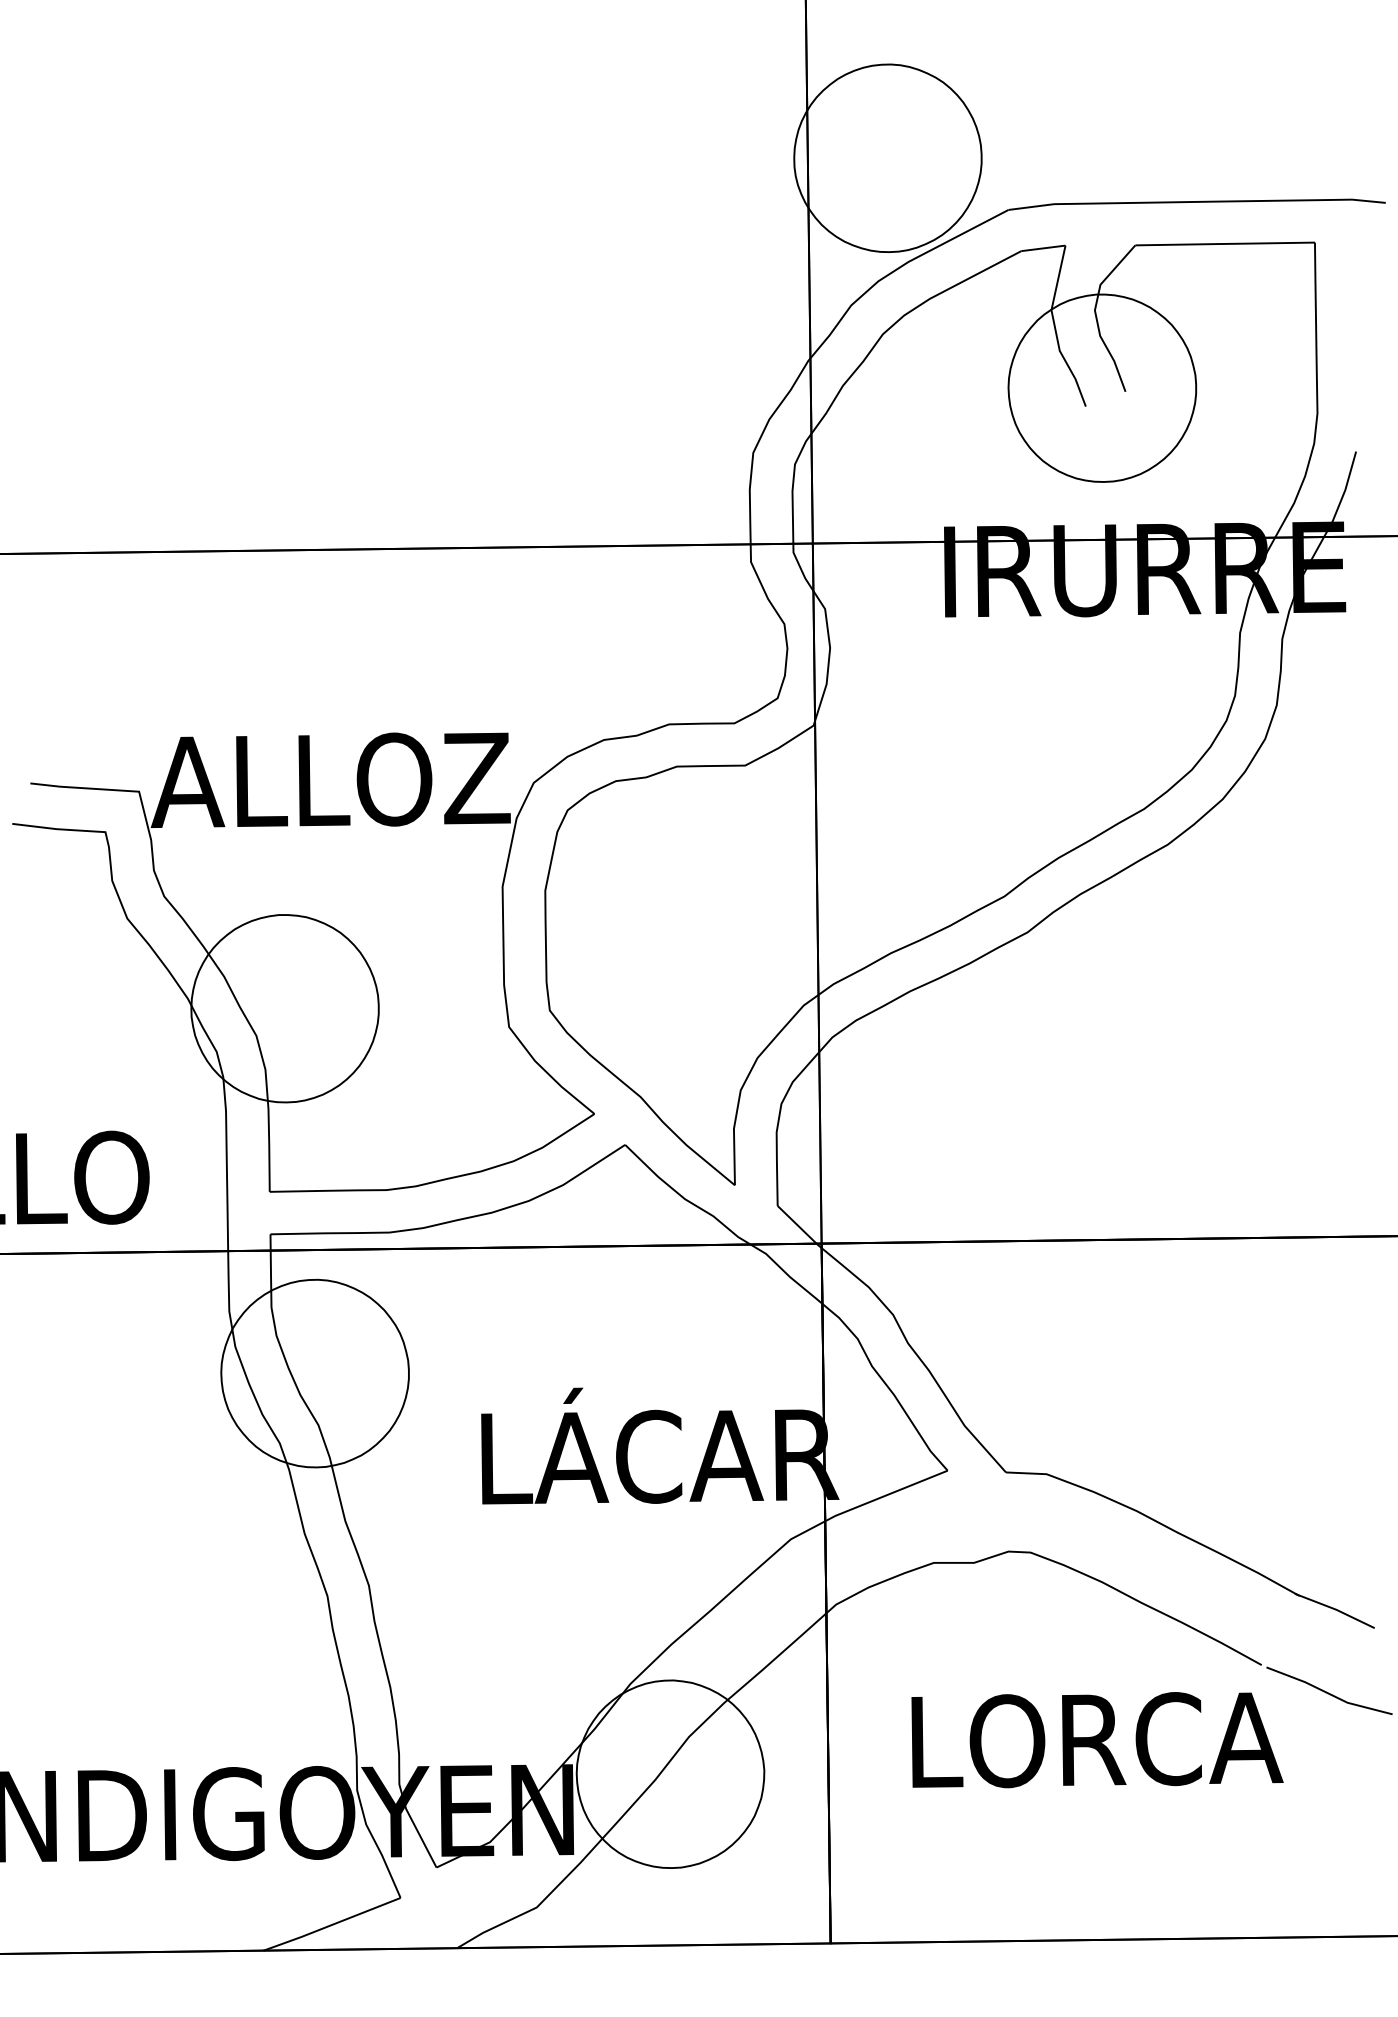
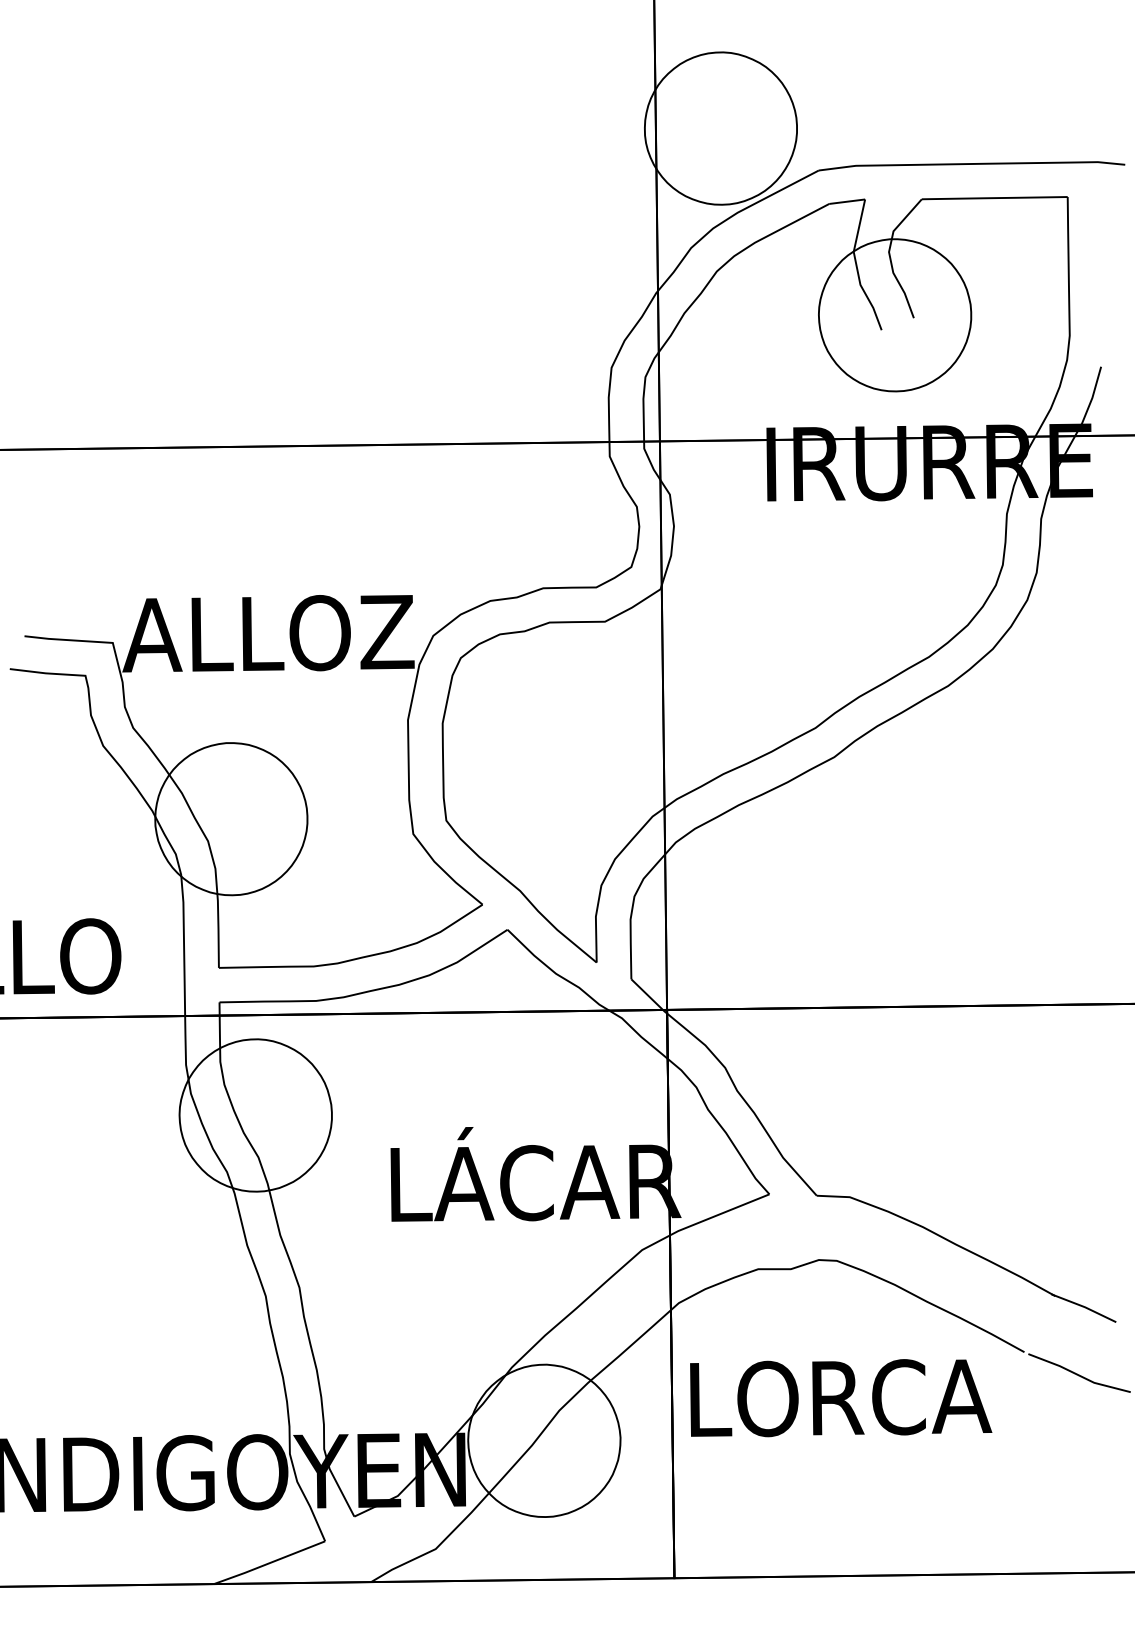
text: (1097, 1740) -> (841, 1398), moved

